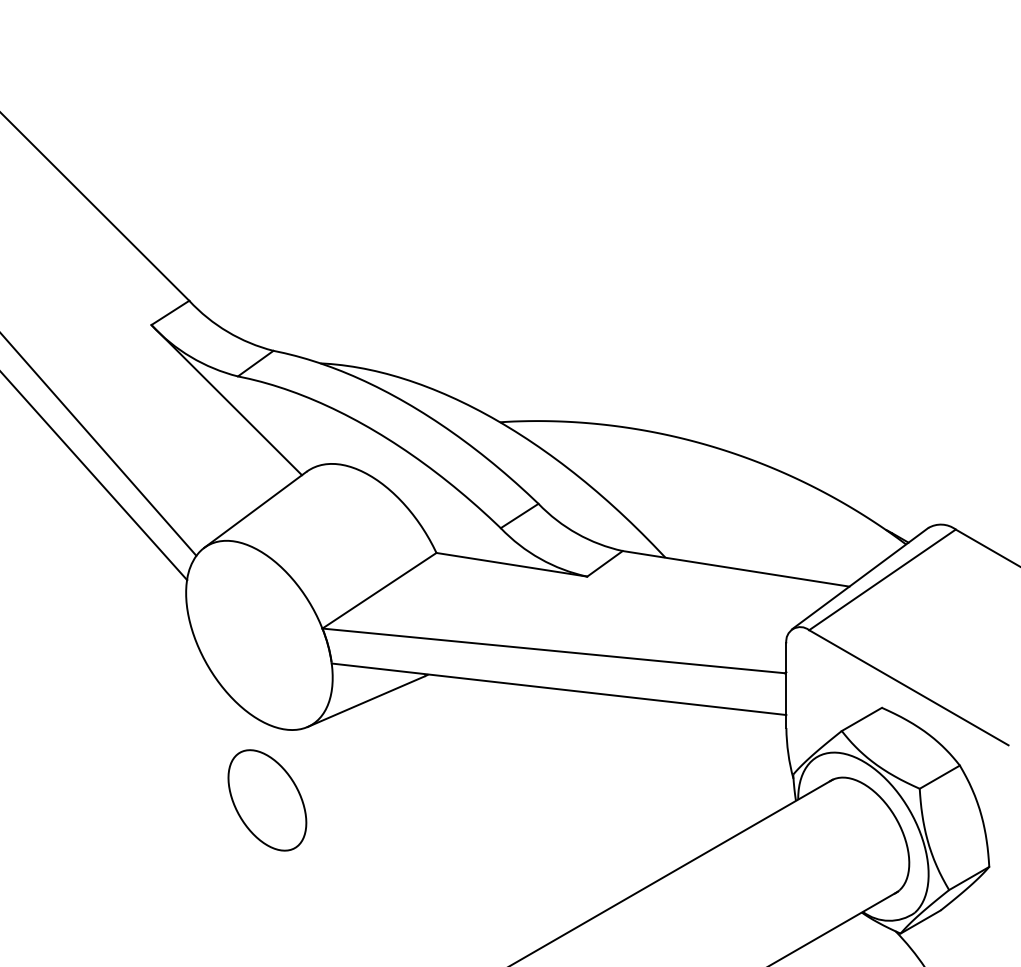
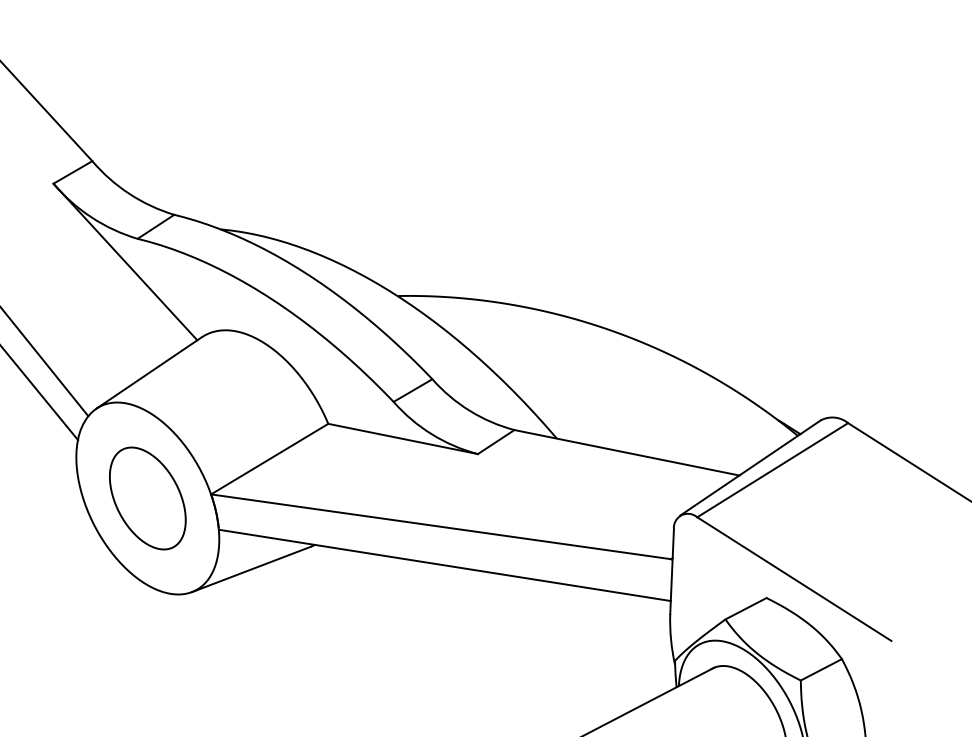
part: (267, 800) -> (147, 498), moved

